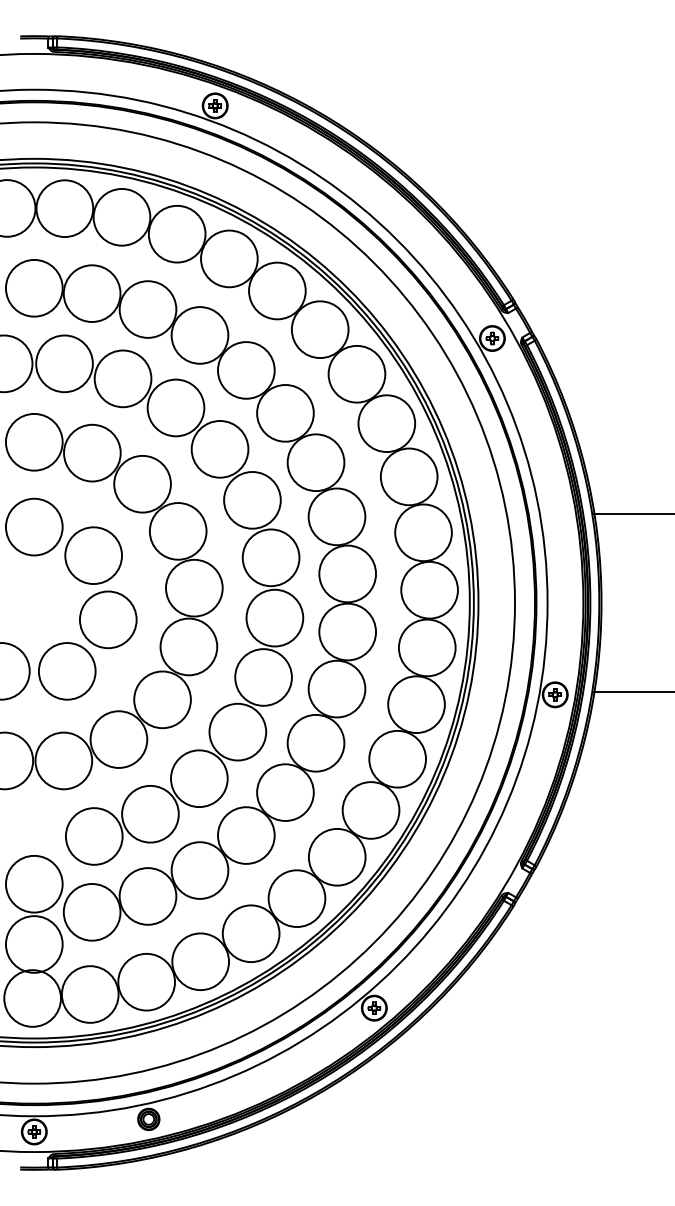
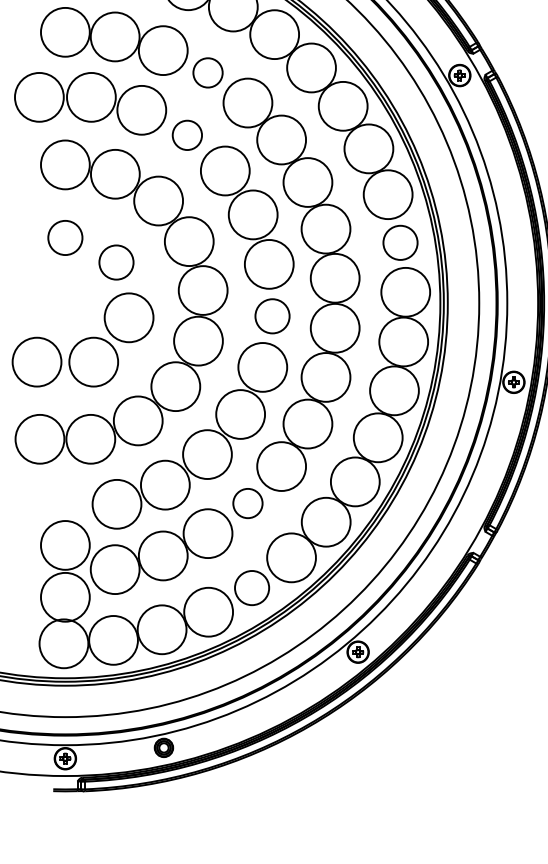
circle: (199, 335) -> (207, 72), size x0.6
circle: (175, 407) -> (186, 134), size x0.6
circle: (33, 526) -> (64, 237), size x0.7
circle: (423, 532) -> (400, 242), size x0.7
circle: (93, 555) -> (116, 262), size x0.7
circle: (274, 617) -> (272, 315), size x0.7
circle: (246, 835) -> (248, 503), size x0.6
circle: (250, 933) -> (251, 587), size x0.7

